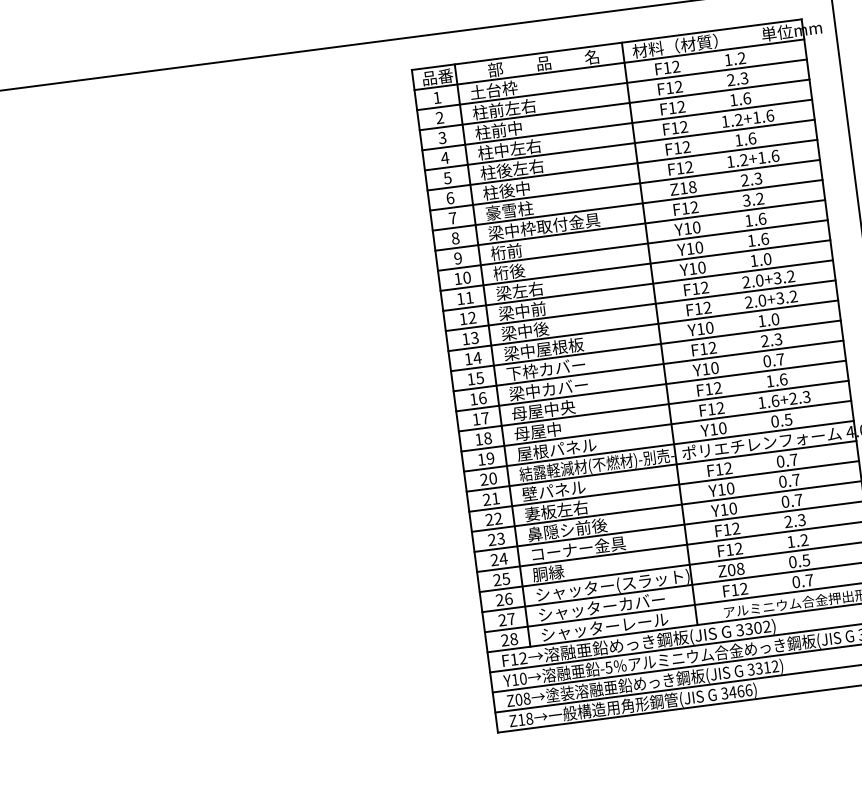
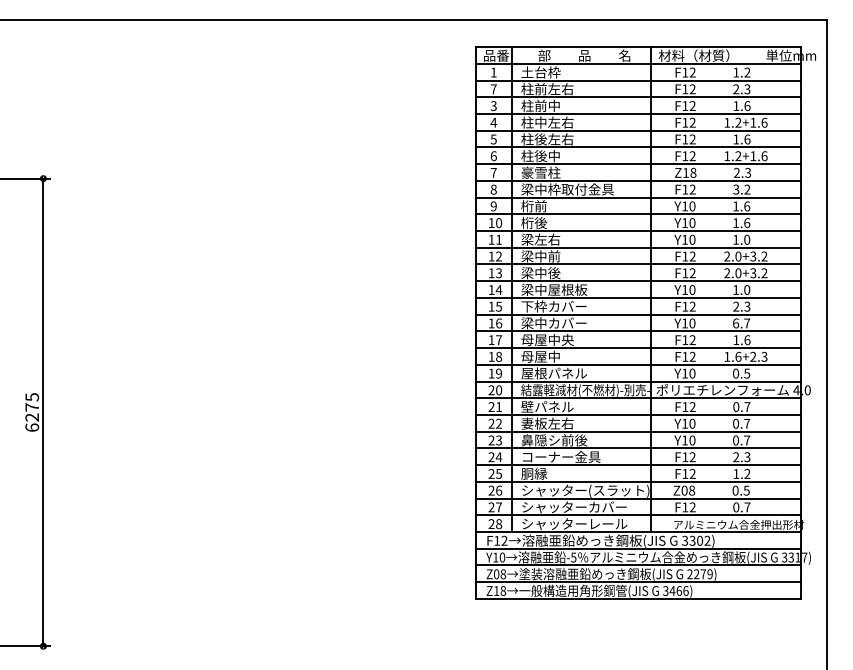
text: (439, 118) -> (493, 89), 2 -> 7
text: (767, 361) -> (736, 323), 0.7 -> 6.7
text: (762, 668) -> (699, 574), 3312) -> 2279)

